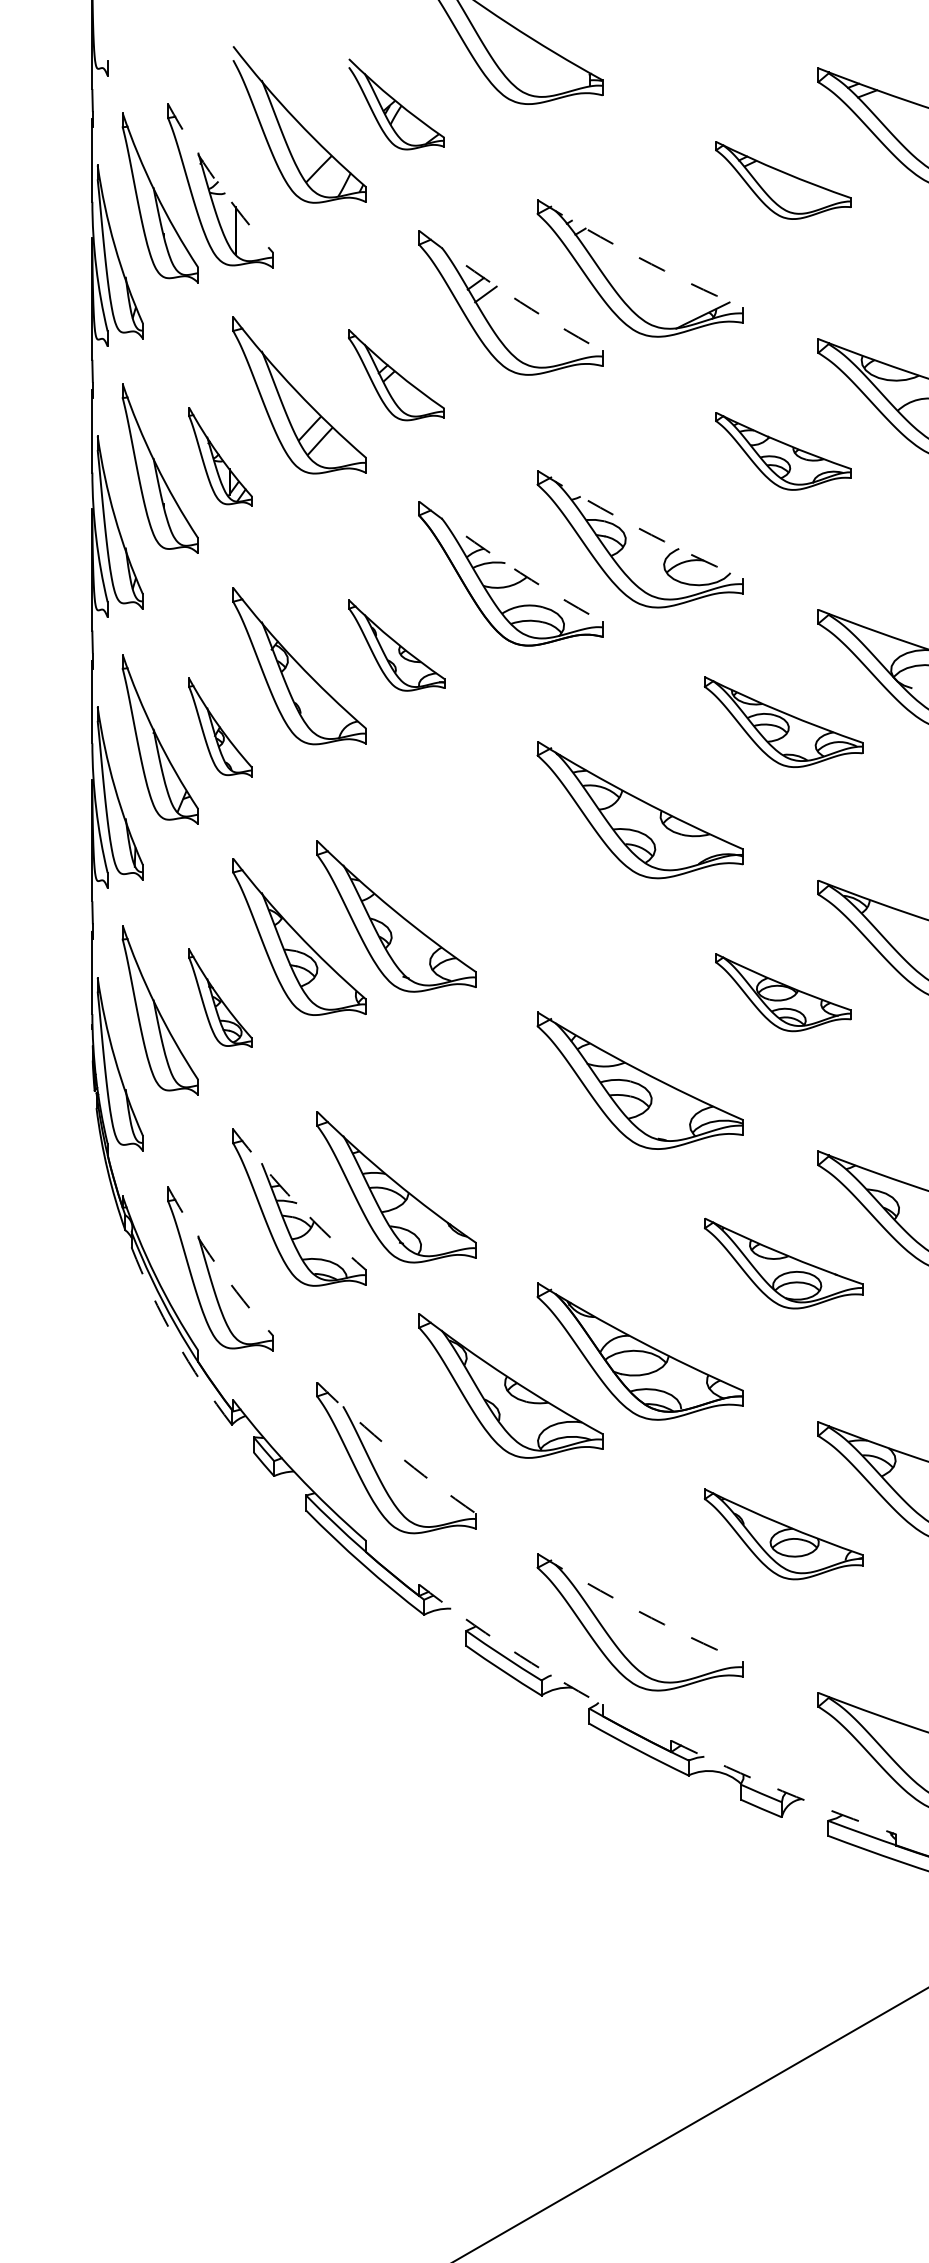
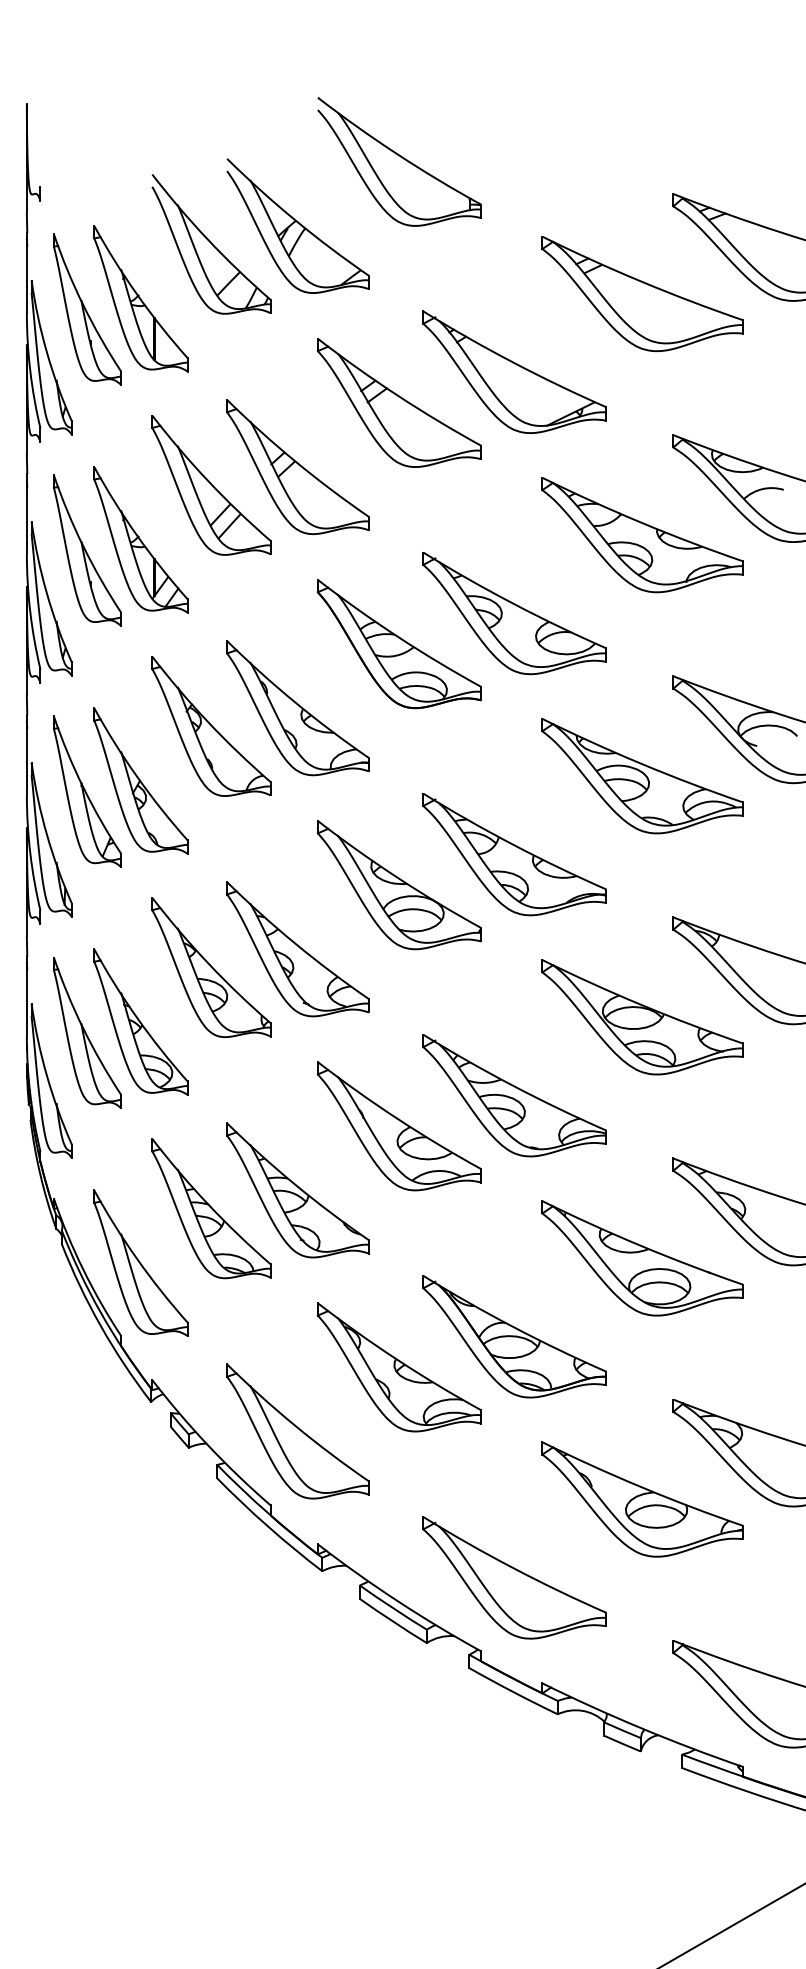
part: (396, 104) -> (297, 226), size x1.67
part: (783, 180) -> (642, 293), size x1.67
arc: (216, 181) -> (137, 294), dashed -> solid
arc: (638, 257) -> (513, 362), dashed -> solid
arc: (508, 294) -> (397, 395), dashed -> solid
part: (396, 375) -> (297, 467), size x1.67
part: (783, 451) -> (642, 535), size x1.67
part: (220, 456) -> (140, 539), size x1.67
arc: (638, 528) -> (513, 603), dashed -> solid
arc: (508, 565) -> (397, 636), dashed -> solid
part: (396, 645) -> (297, 708), size x1.67
part: (783, 722) -> (642, 776), size x1.43
part: (220, 727) -> (140, 781), size x1.67
part: (510, 844) -> (399, 885), added
part: (783, 992) -> (642, 1017), size x1.67
part: (220, 998) -> (140, 1022), size x1.67
part: (510, 1115) -> (399, 1126), added
arc: (296, 1203) -> (208, 1204), dashed -> solid
part: (783, 1263) -> (642, 1258), size x1.43
arc: (216, 1264) -> (137, 1259), dashed -> solid
arc: (175, 1339) -> (100, 1326), dashed -> solid
arc: (393, 1451) -> (295, 1425), dashed -> solid
part: (783, 1534) -> (642, 1499), size x1.43
arc: (638, 1611) -> (513, 1568), dashed -> solid
arc: (508, 1648) -> (397, 1601), dashed -> solid
arc: (782, 1791) -> (641, 1728), dashed -> solid

